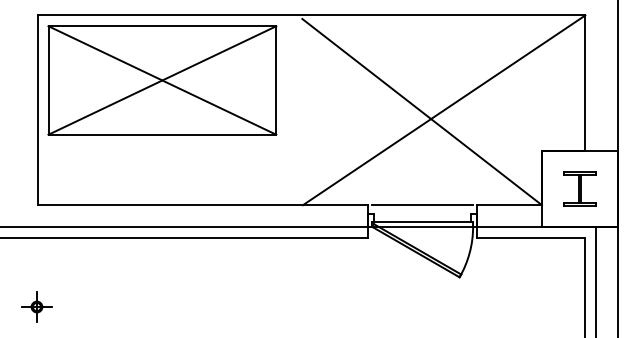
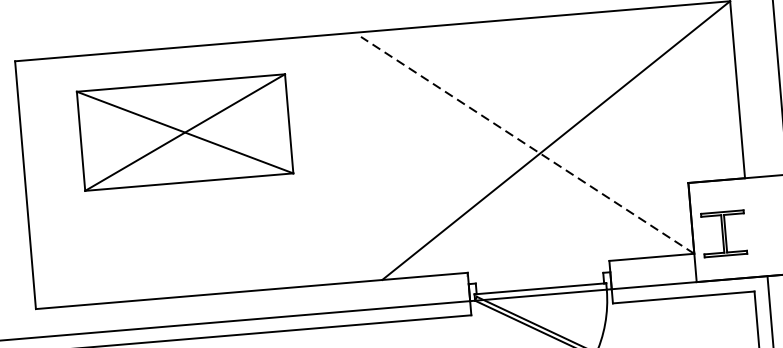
part: (162, 80) -> (185, 132), size x0.7
line: (422, 112) -> (528, 145), solid -> dashed
part: (579, 188) -> (723, 233), moved
line: (422, 205) -> (538, 267), removed

